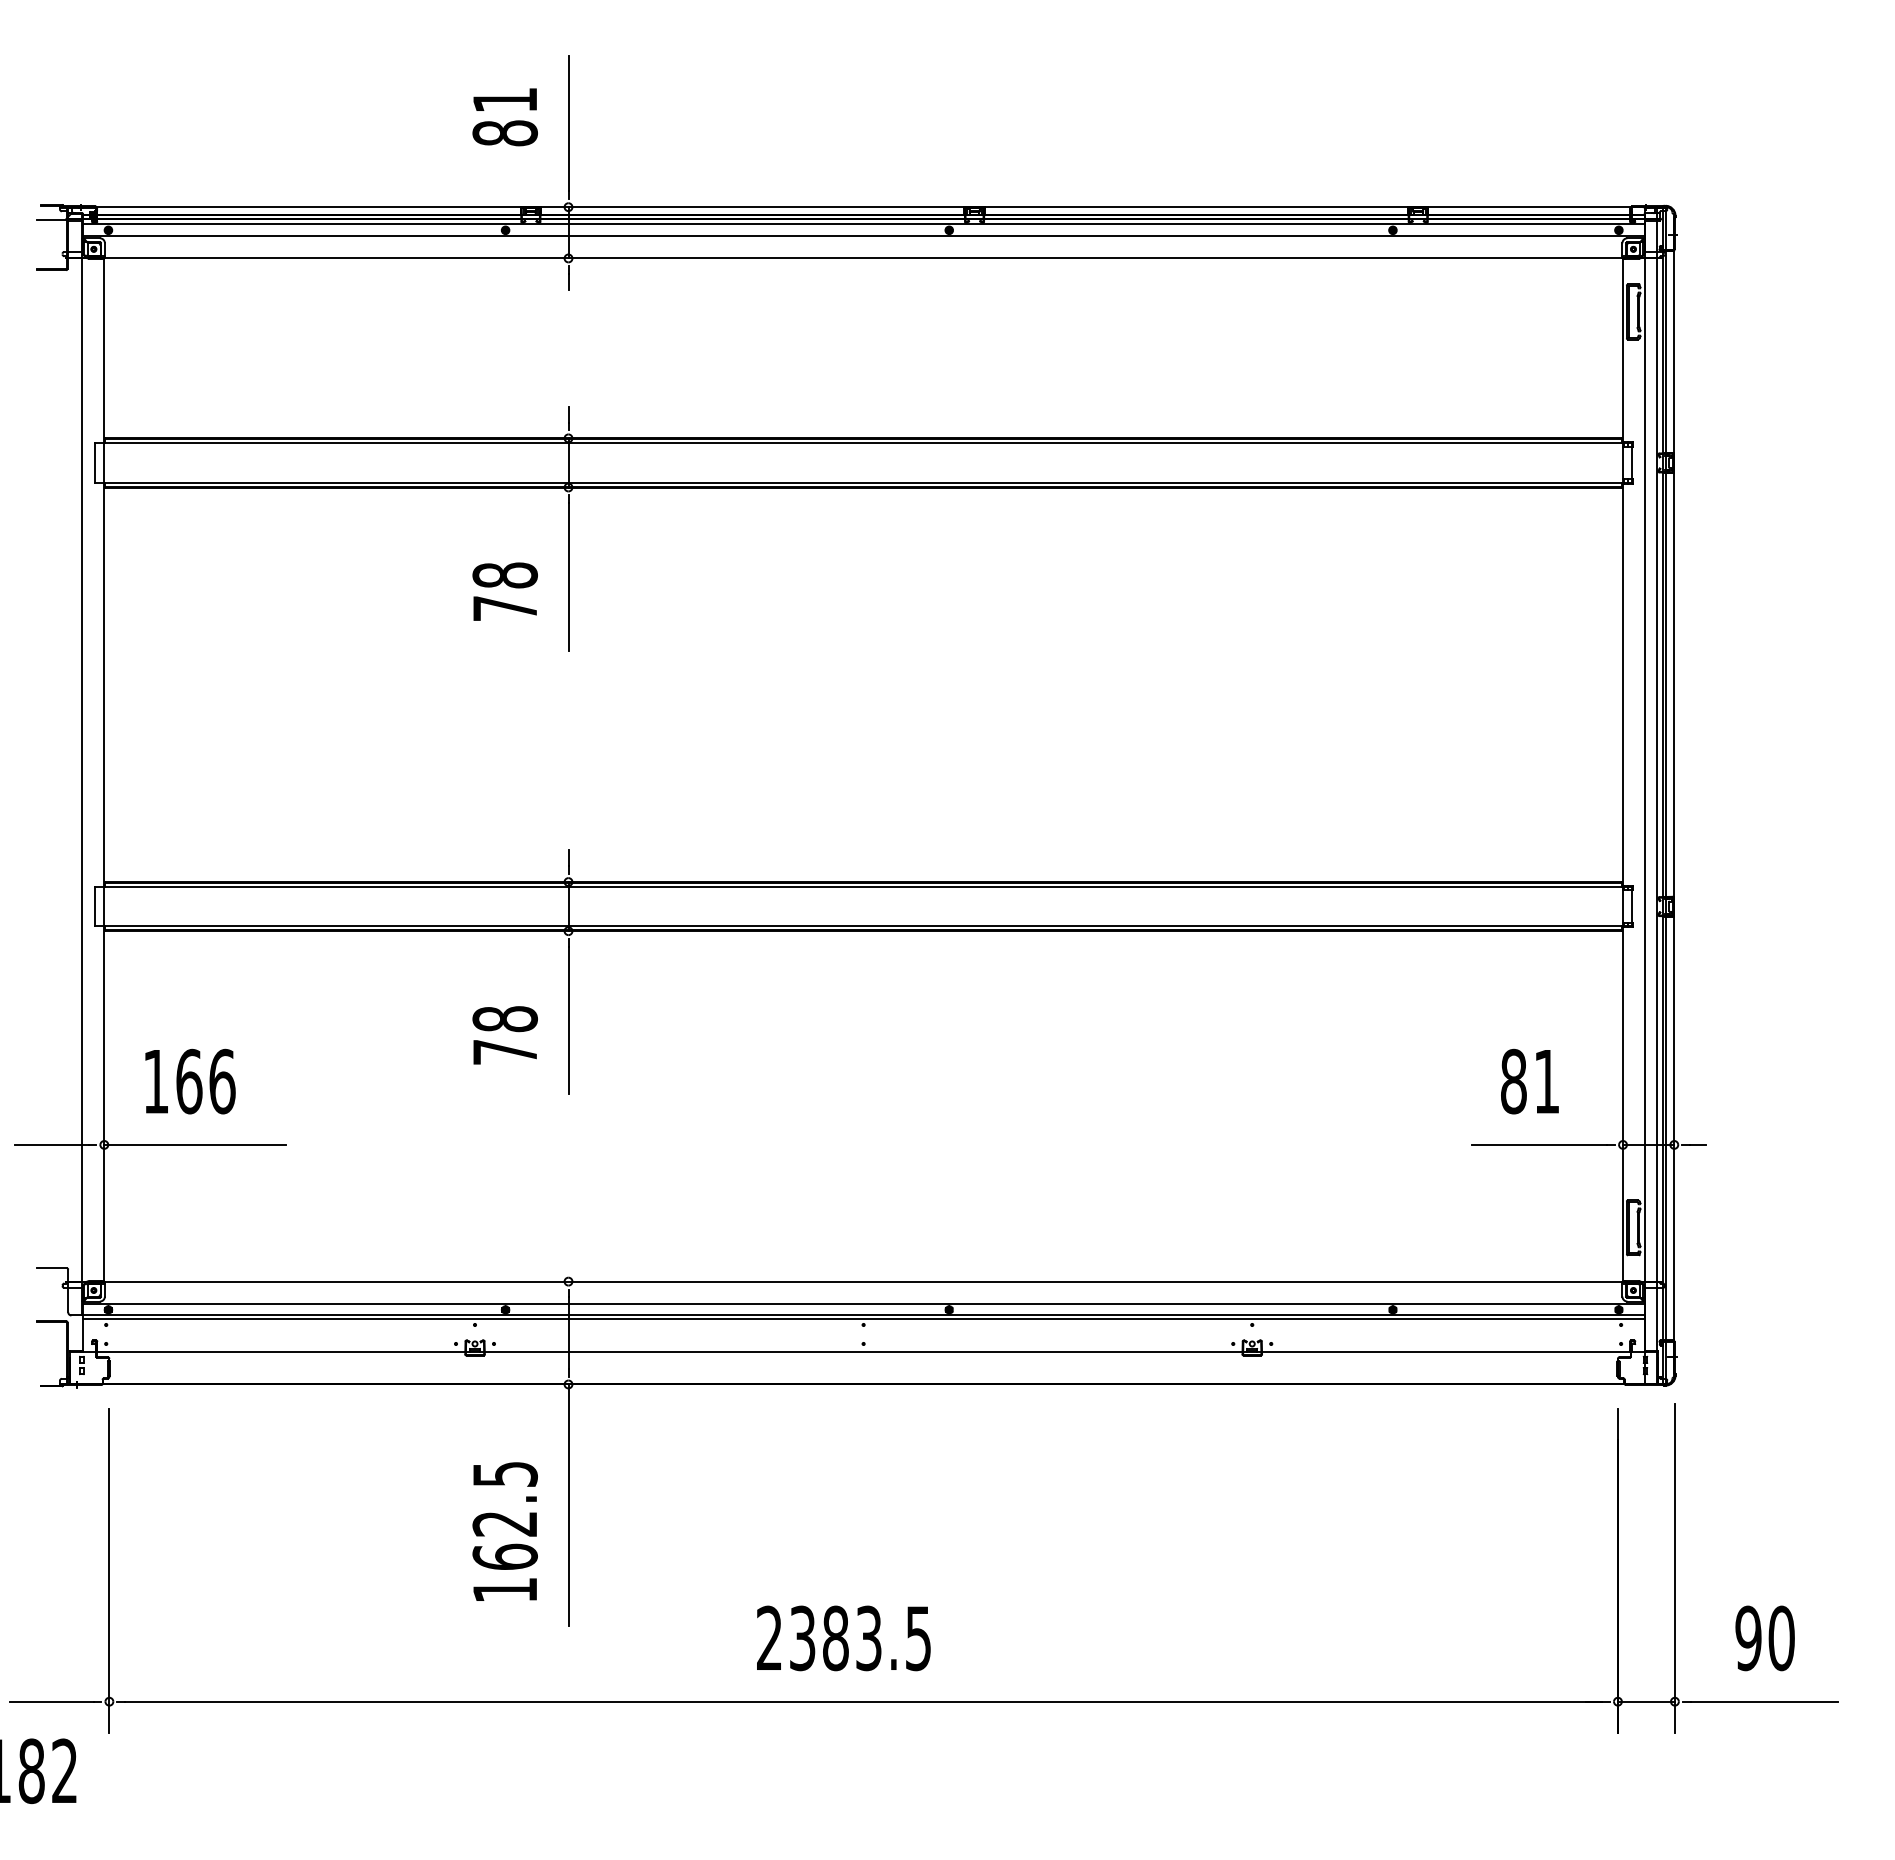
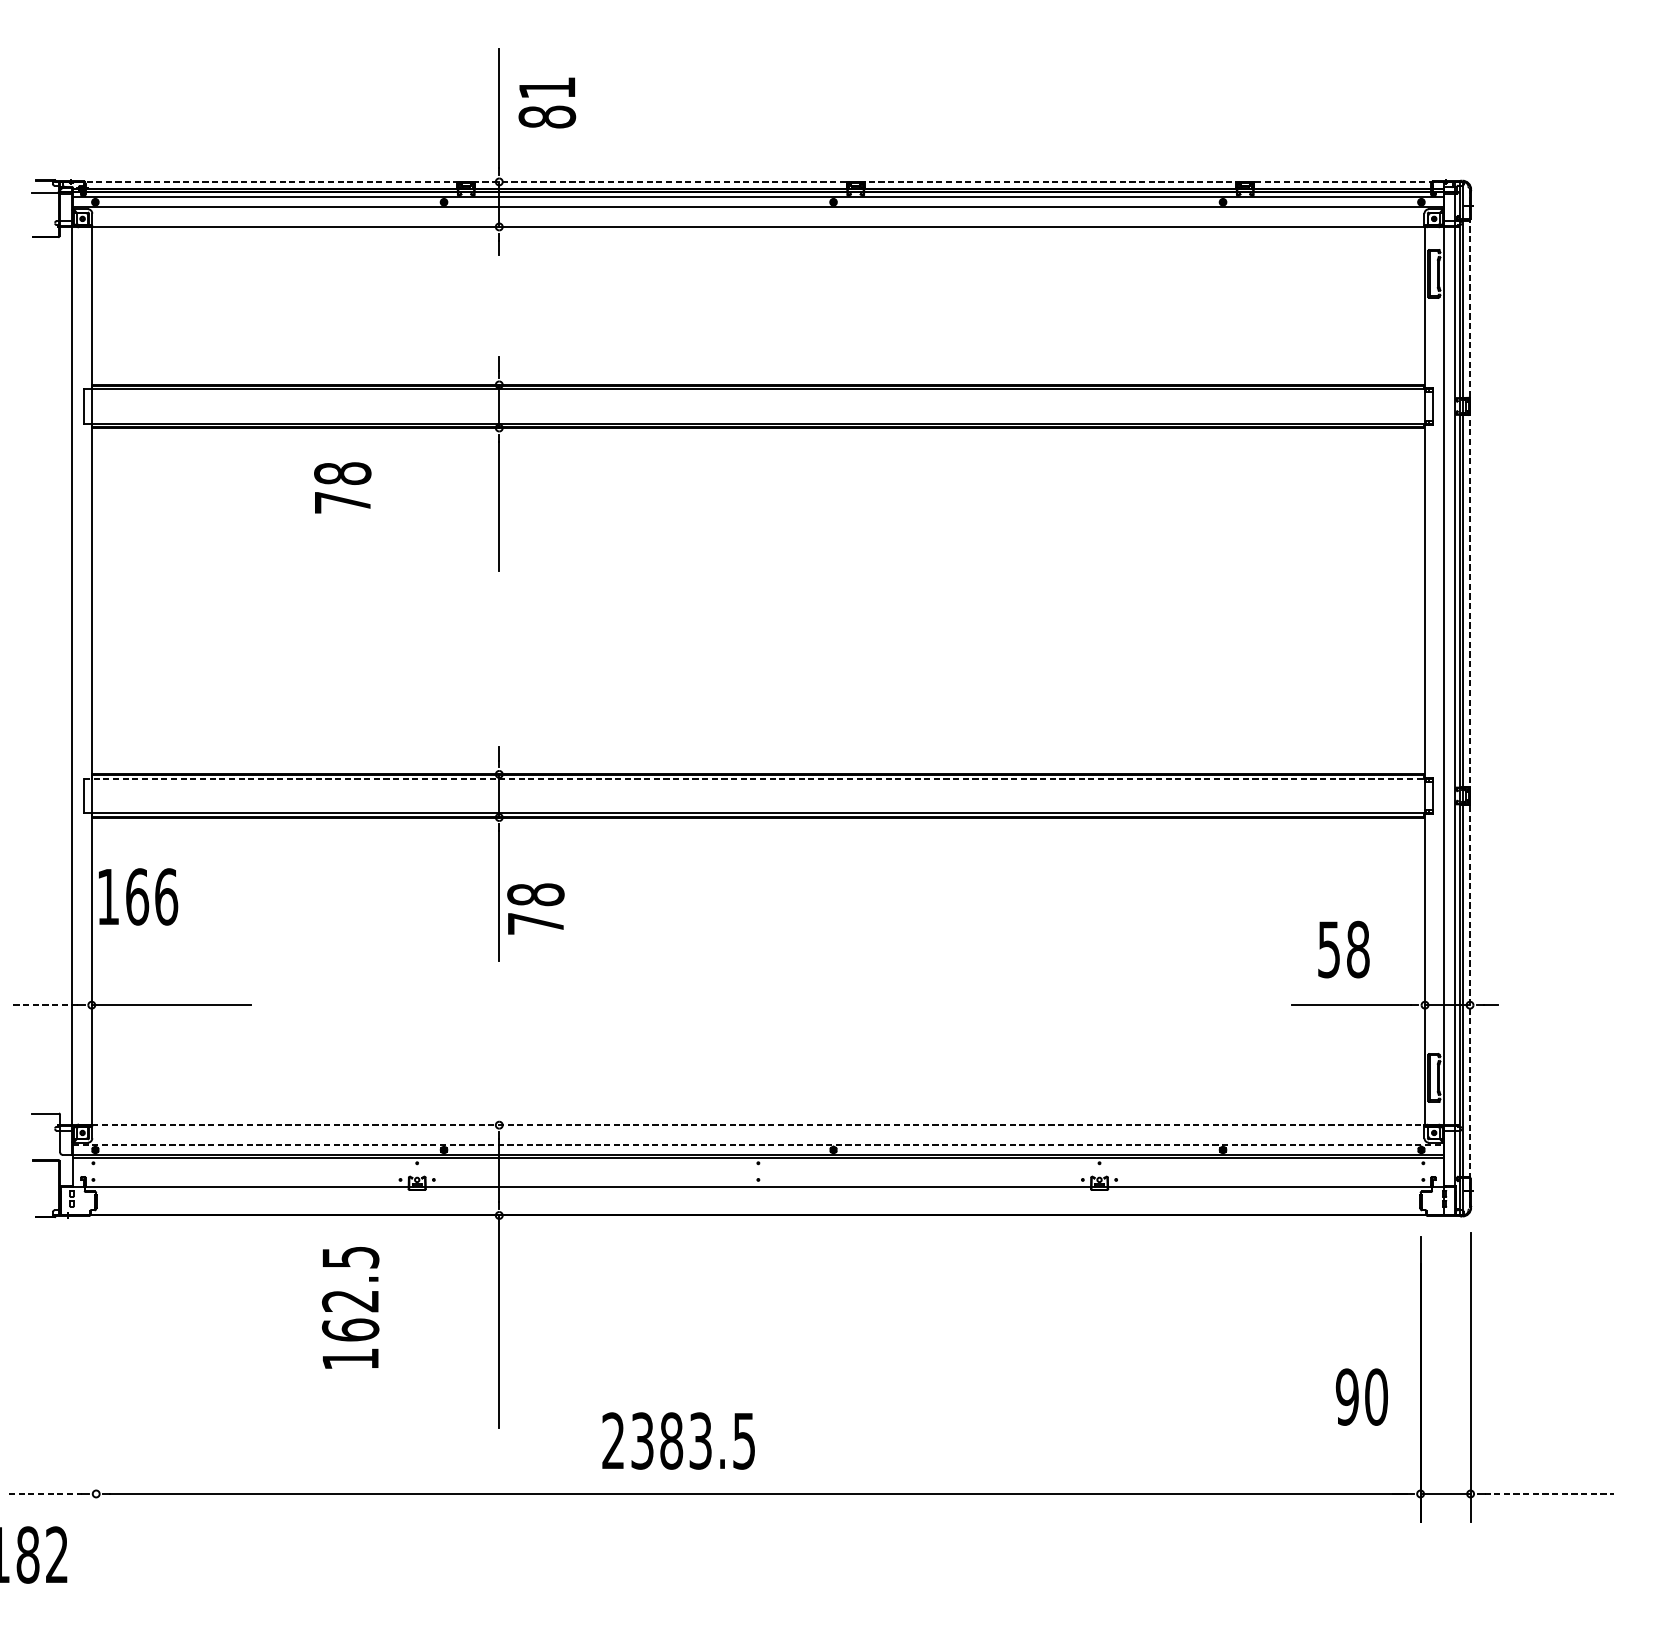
text: (504, 117) -> (546, 103), moved
line: (863, 206) -> (758, 181), solid -> dashed
text: (504, 591) -> (342, 487), moved
line: (1674, 795) -> (1470, 698), solid -> dashed
line: (864, 887) -> (759, 779), solid -> dashed
text: (504, 1035) -> (535, 909), moved
text: (190, 1081) -> (138, 896), moved
text: (1530, 1081) -> (1343, 949), 81 -> 58
line: (51, 1144) -> (45, 1004), solid -> dashed
line: (863, 1281) -> (758, 1125), solid -> dashed
line: (863, 1303) -> (758, 1144), solid -> dashed
text: (504, 1531) -> (350, 1307), moved
line: (109, 1570) -> (96, 1378), removed
text: (843, 1638) -> (678, 1441), moved
text: (1764, 1638) -> (1361, 1397), moved
line: (51, 1701) -> (45, 1493), solid -> dashed
line: (1764, 1701) -> (1549, 1493), solid -> dashed

